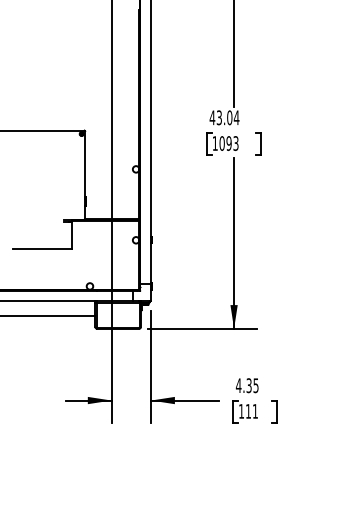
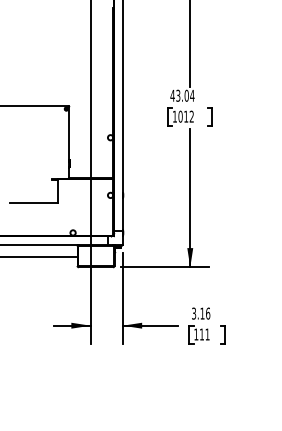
text: (231, 143) -> (188, 116), 1093 -> 1012
text: (246, 385) -> (200, 313), 4.35 -> 3.16

